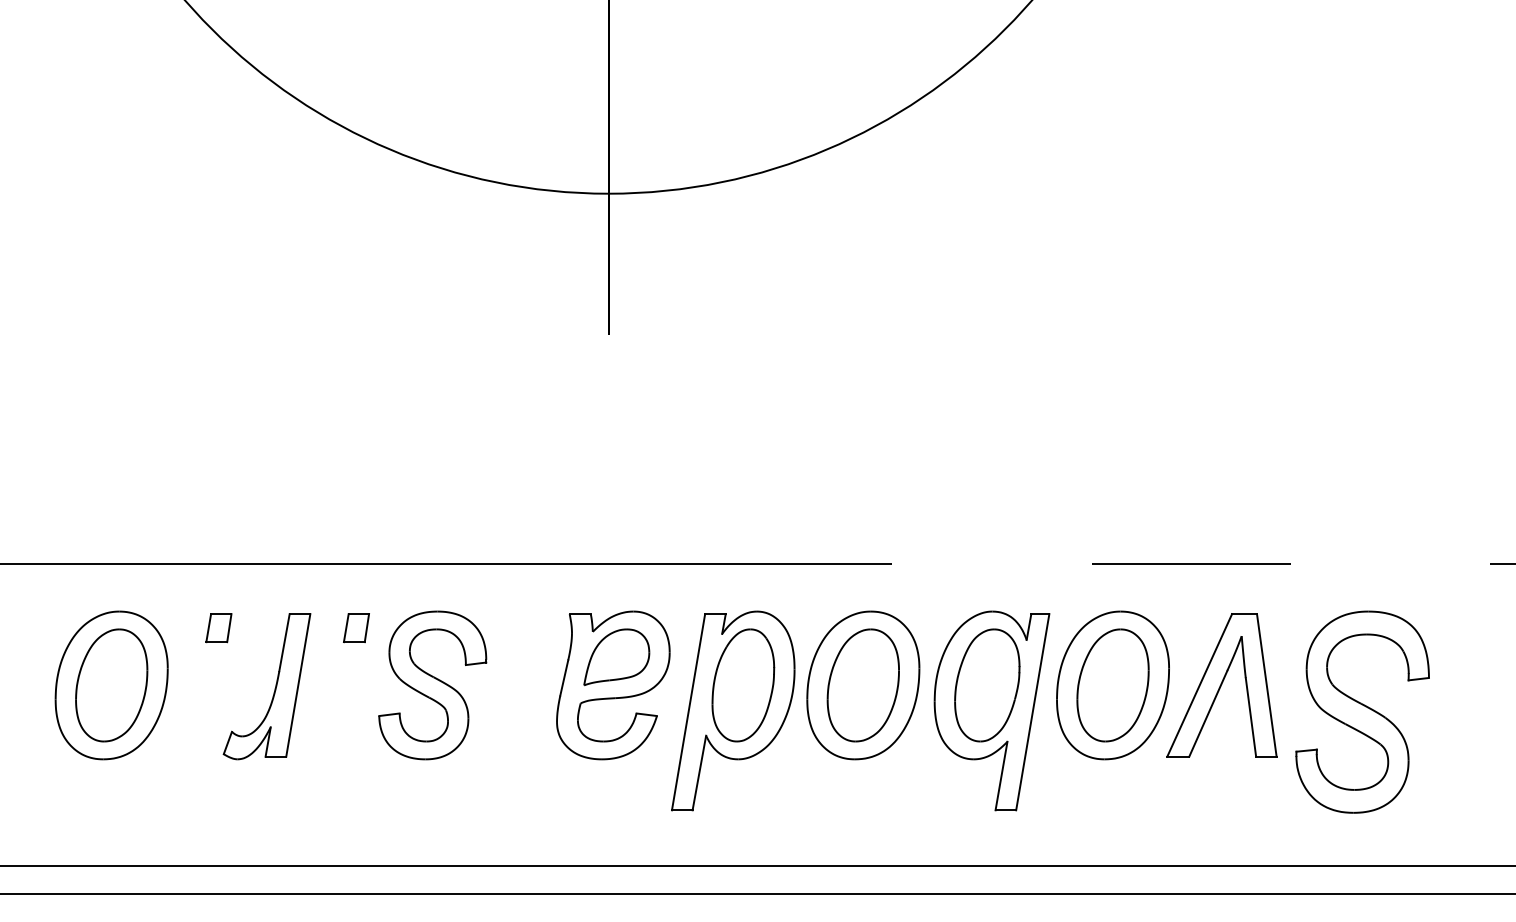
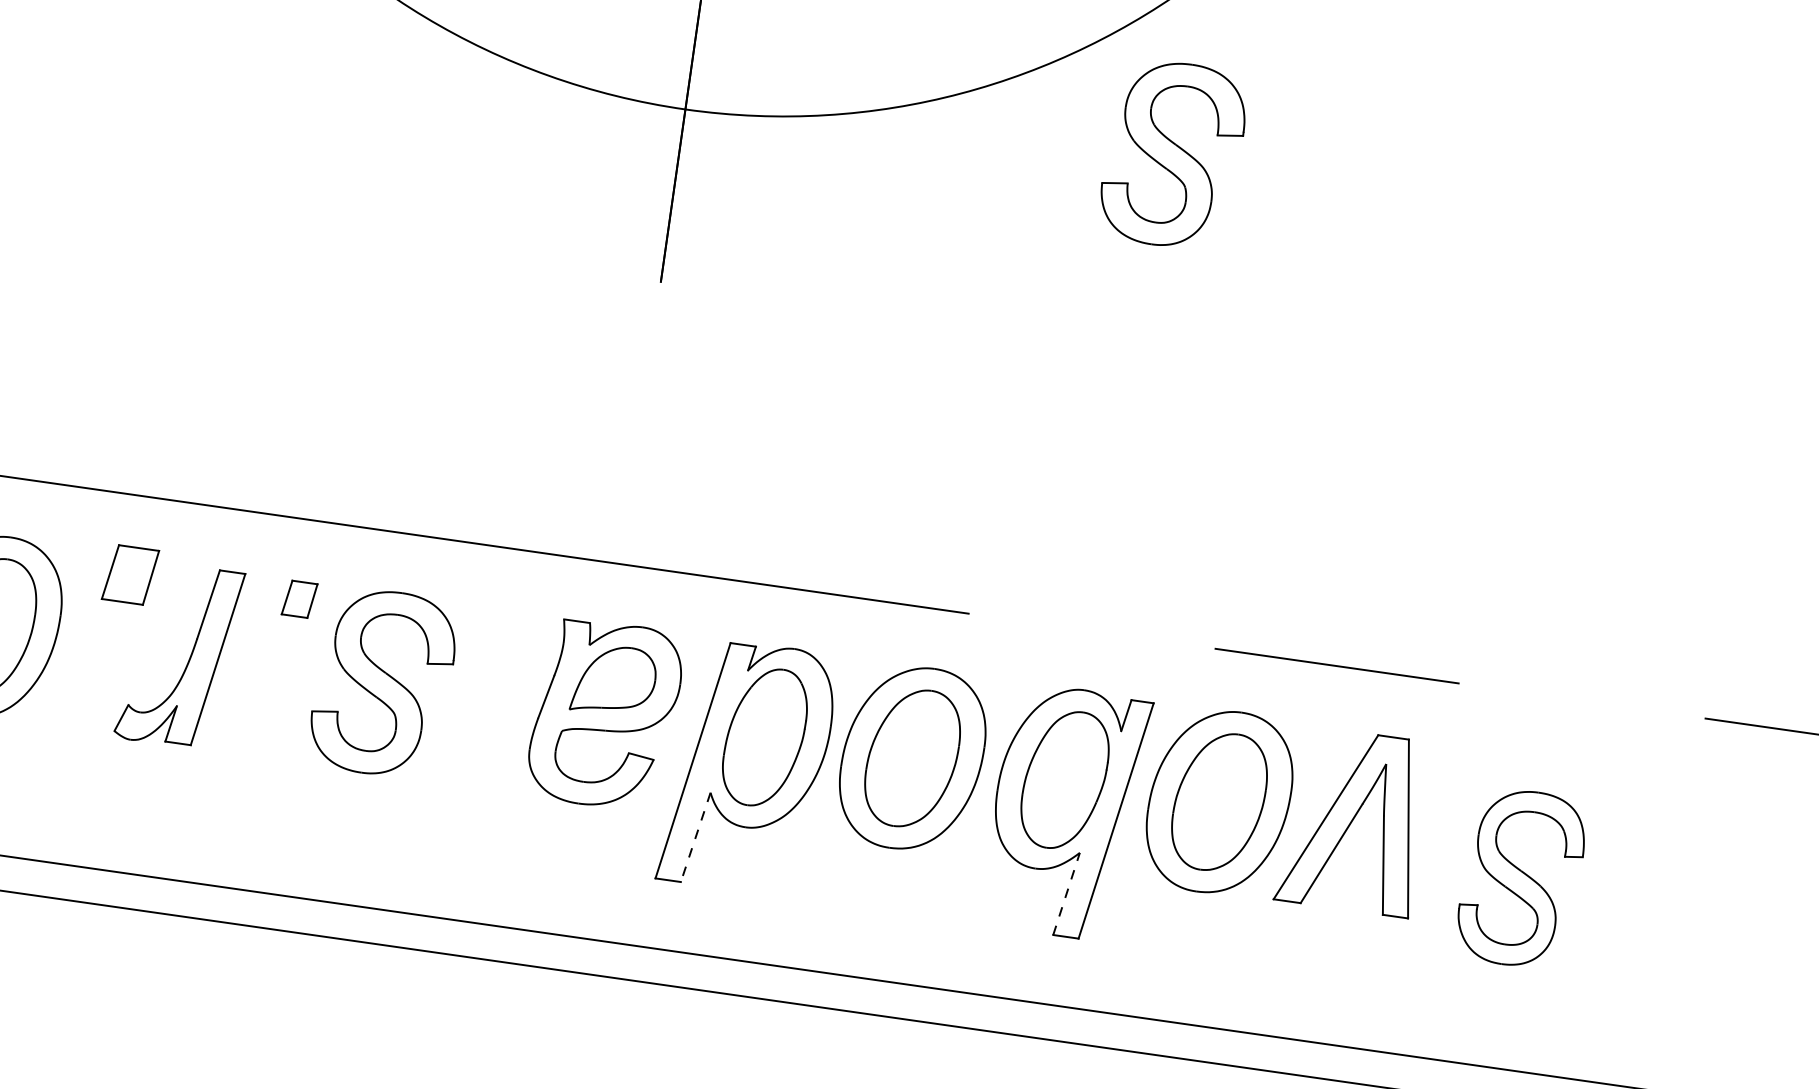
part: (1002, 174) -> (1172, 154), added
part: (218, 628) -> (129, 575), size x1.6
part: (1362, 711) -> (1521, 877), size x0.7
line: (699, 773) -> (695, 837), solid -> dashed
line: (1001, 776) -> (1066, 894), solid -> dashed

